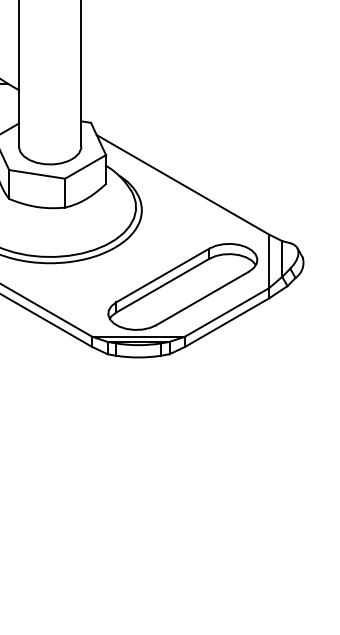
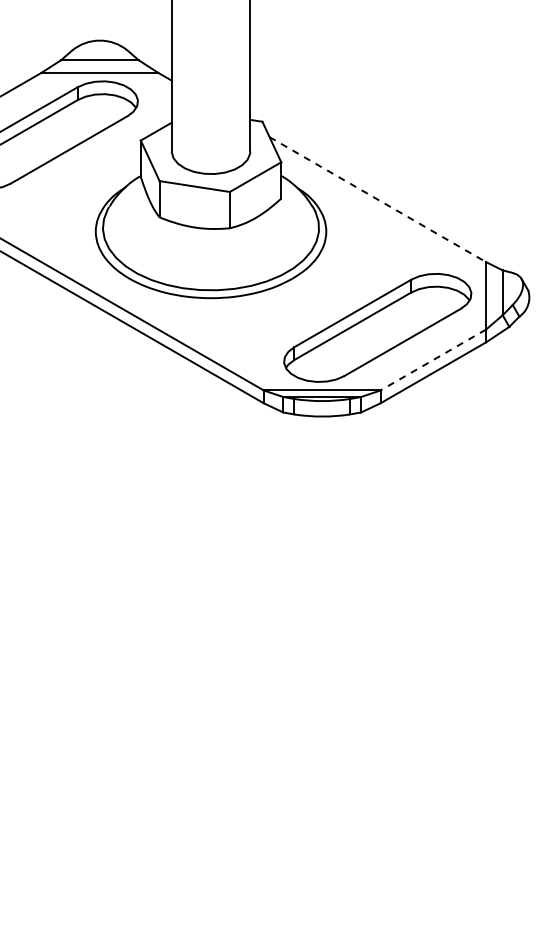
line: (182, 184) -> (377, 199), solid -> dashed
line: (227, 312) -> (433, 360), solid -> dashed

